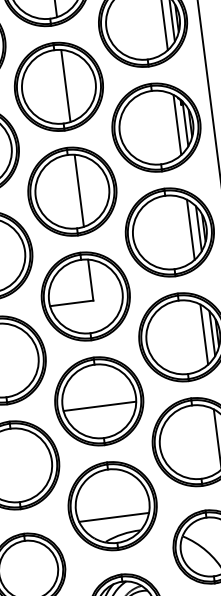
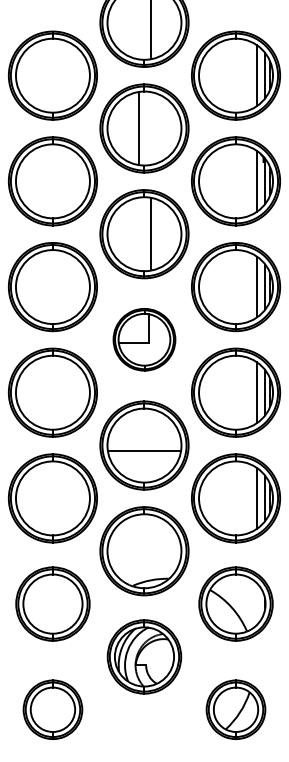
line: (65, 85) -> (139, 128), moved
part: (85, 296) -> (144, 339), size x0.7
line: (114, 517) -> (144, 562), removed

